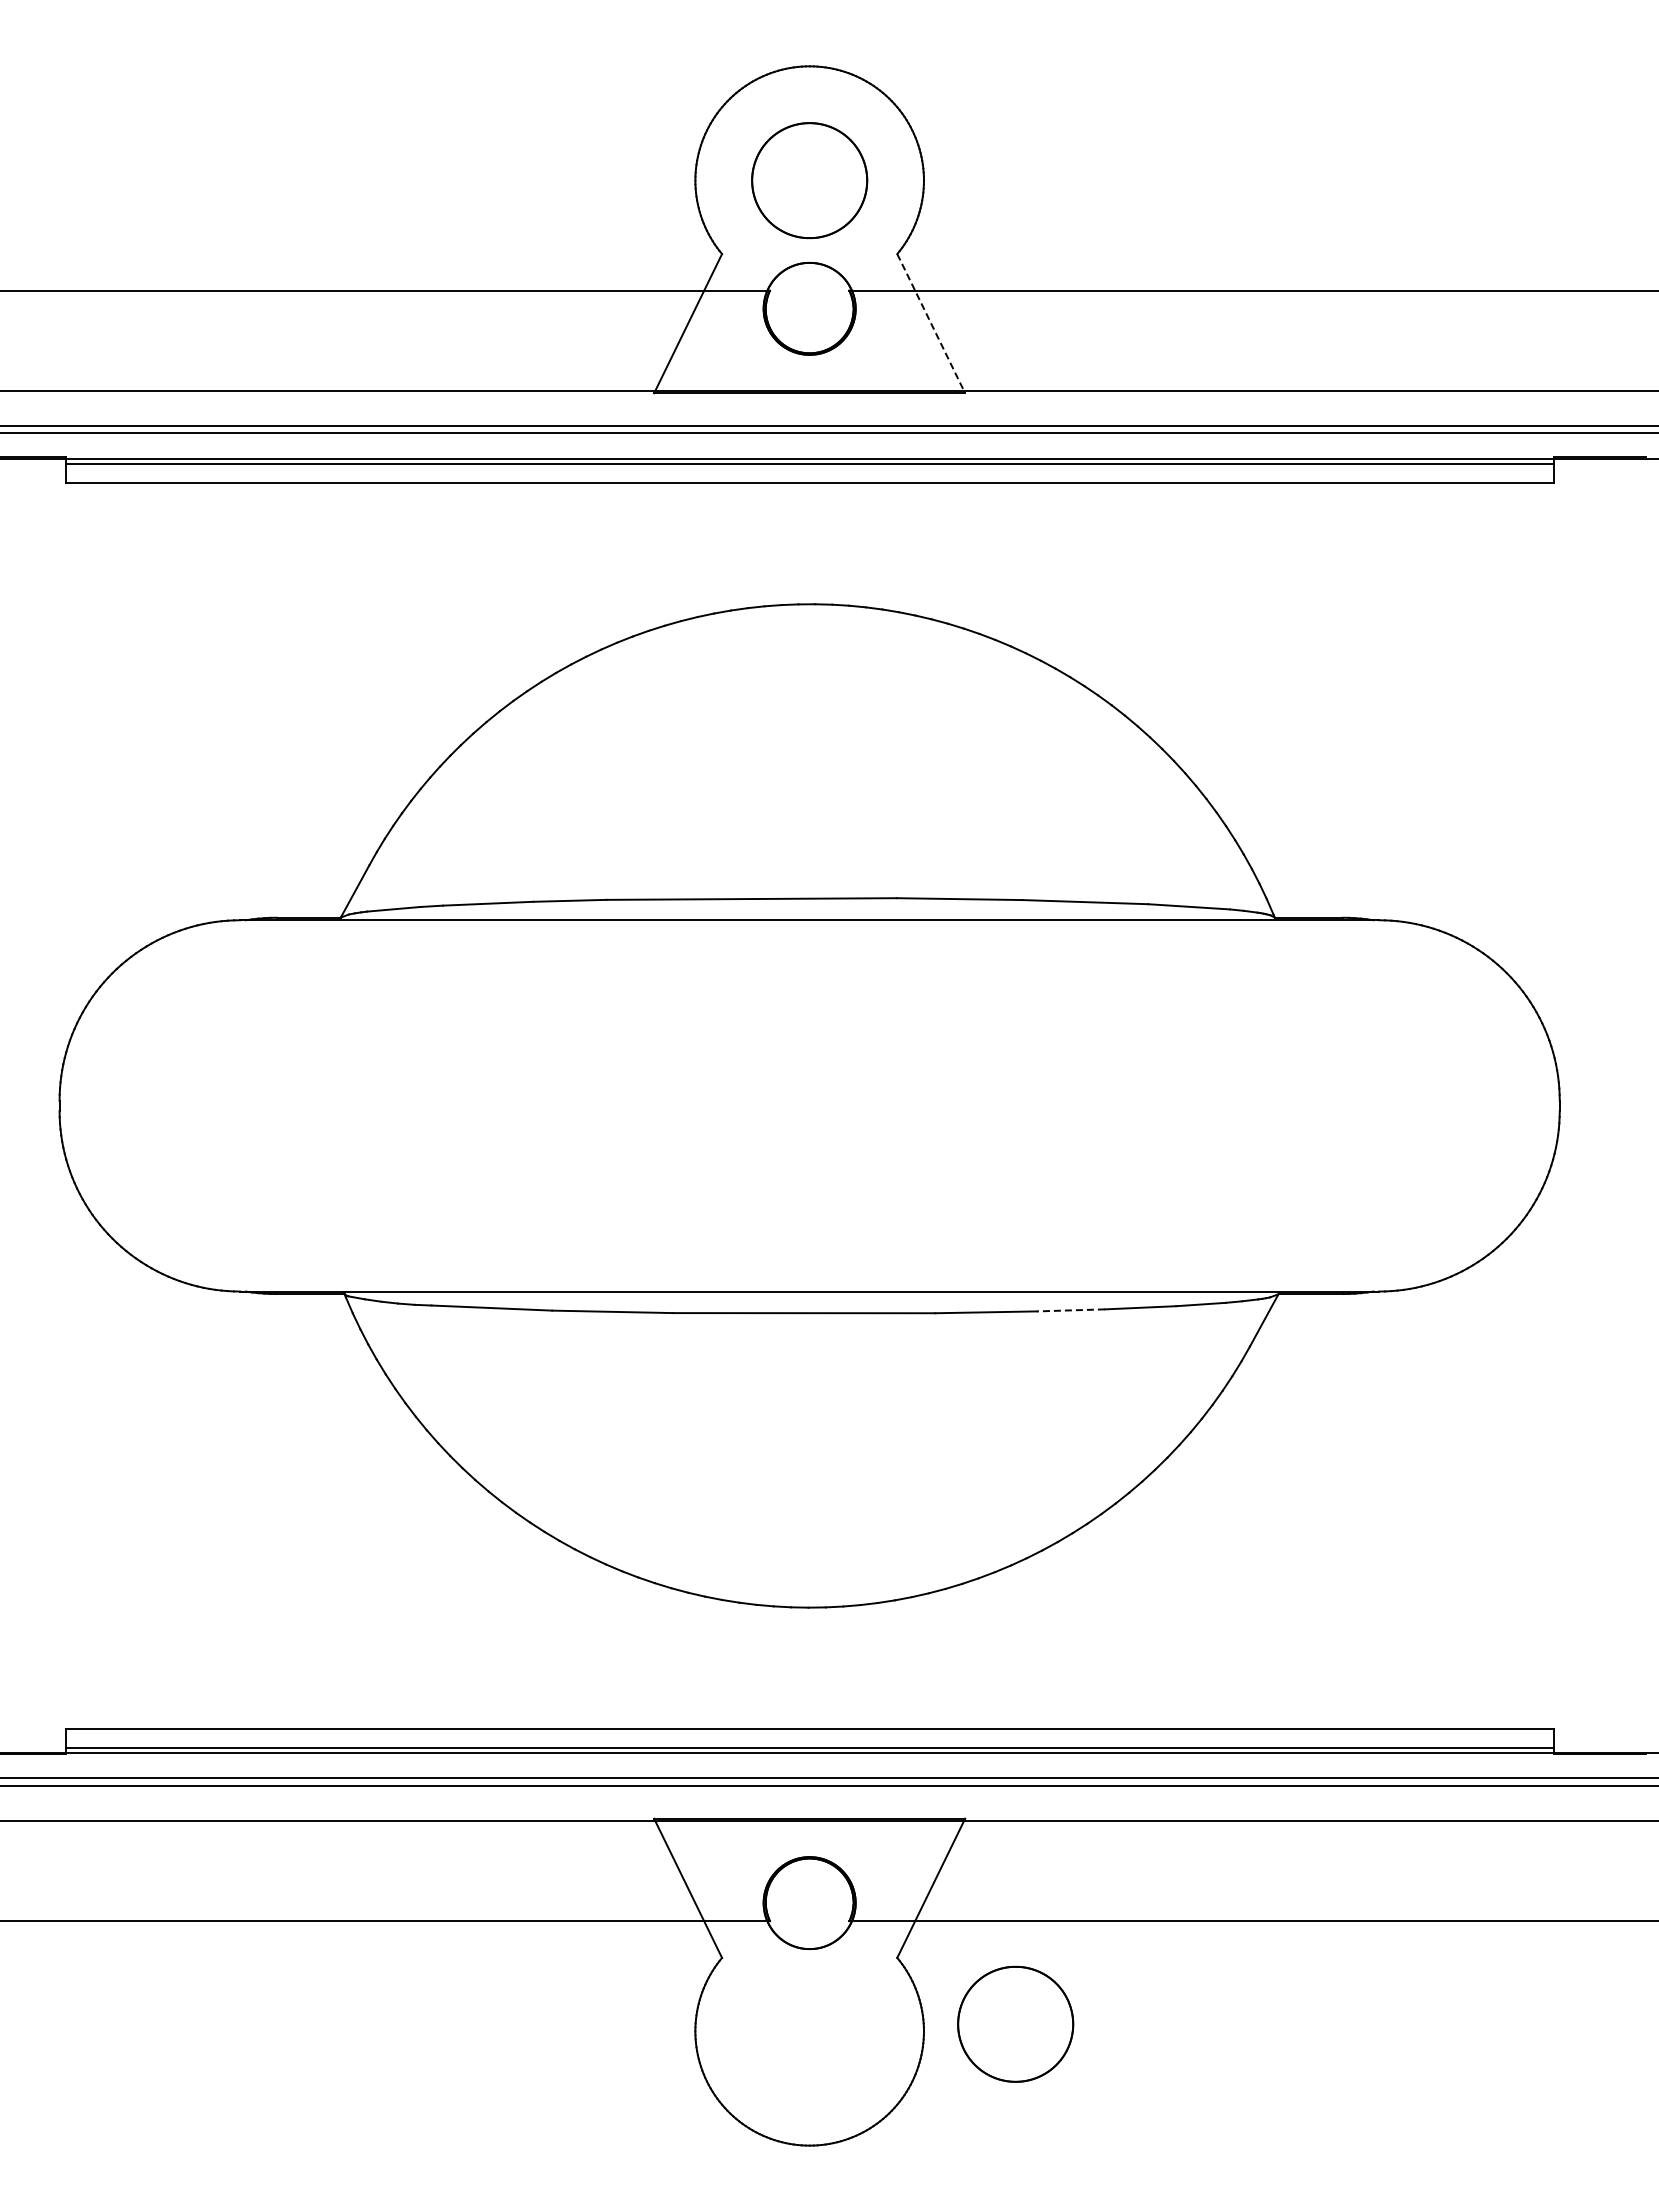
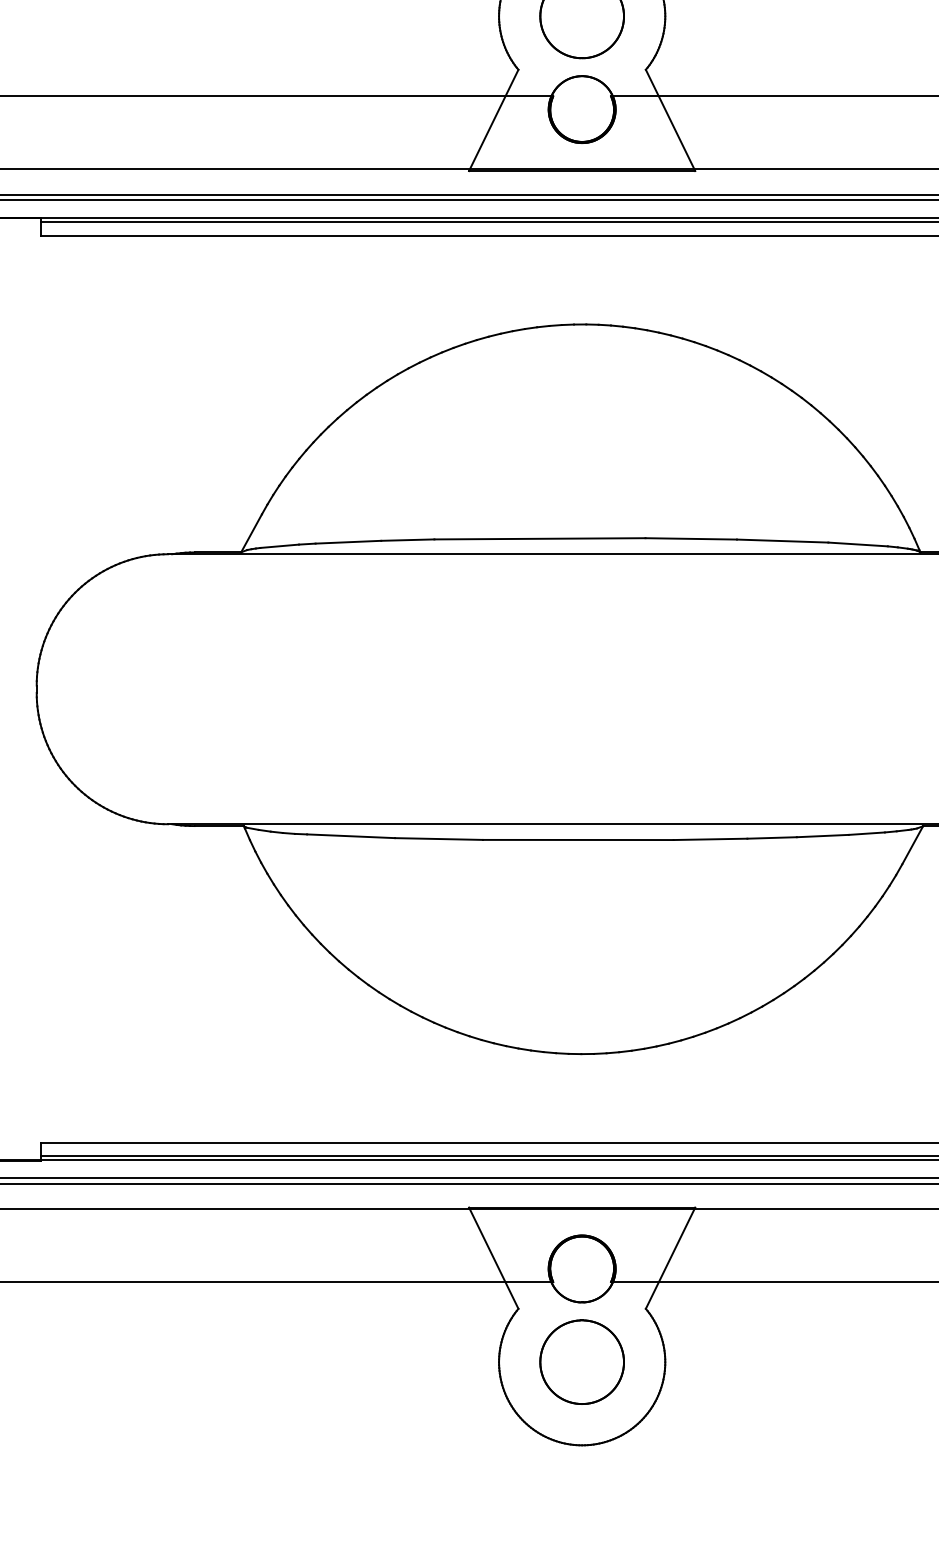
line: (931, 324) -> (670, 121), dashed -> solid
line: (1070, 1310) -> (771, 838), dashed -> solid
part: (1015, 2023) -> (582, 1361), moved

